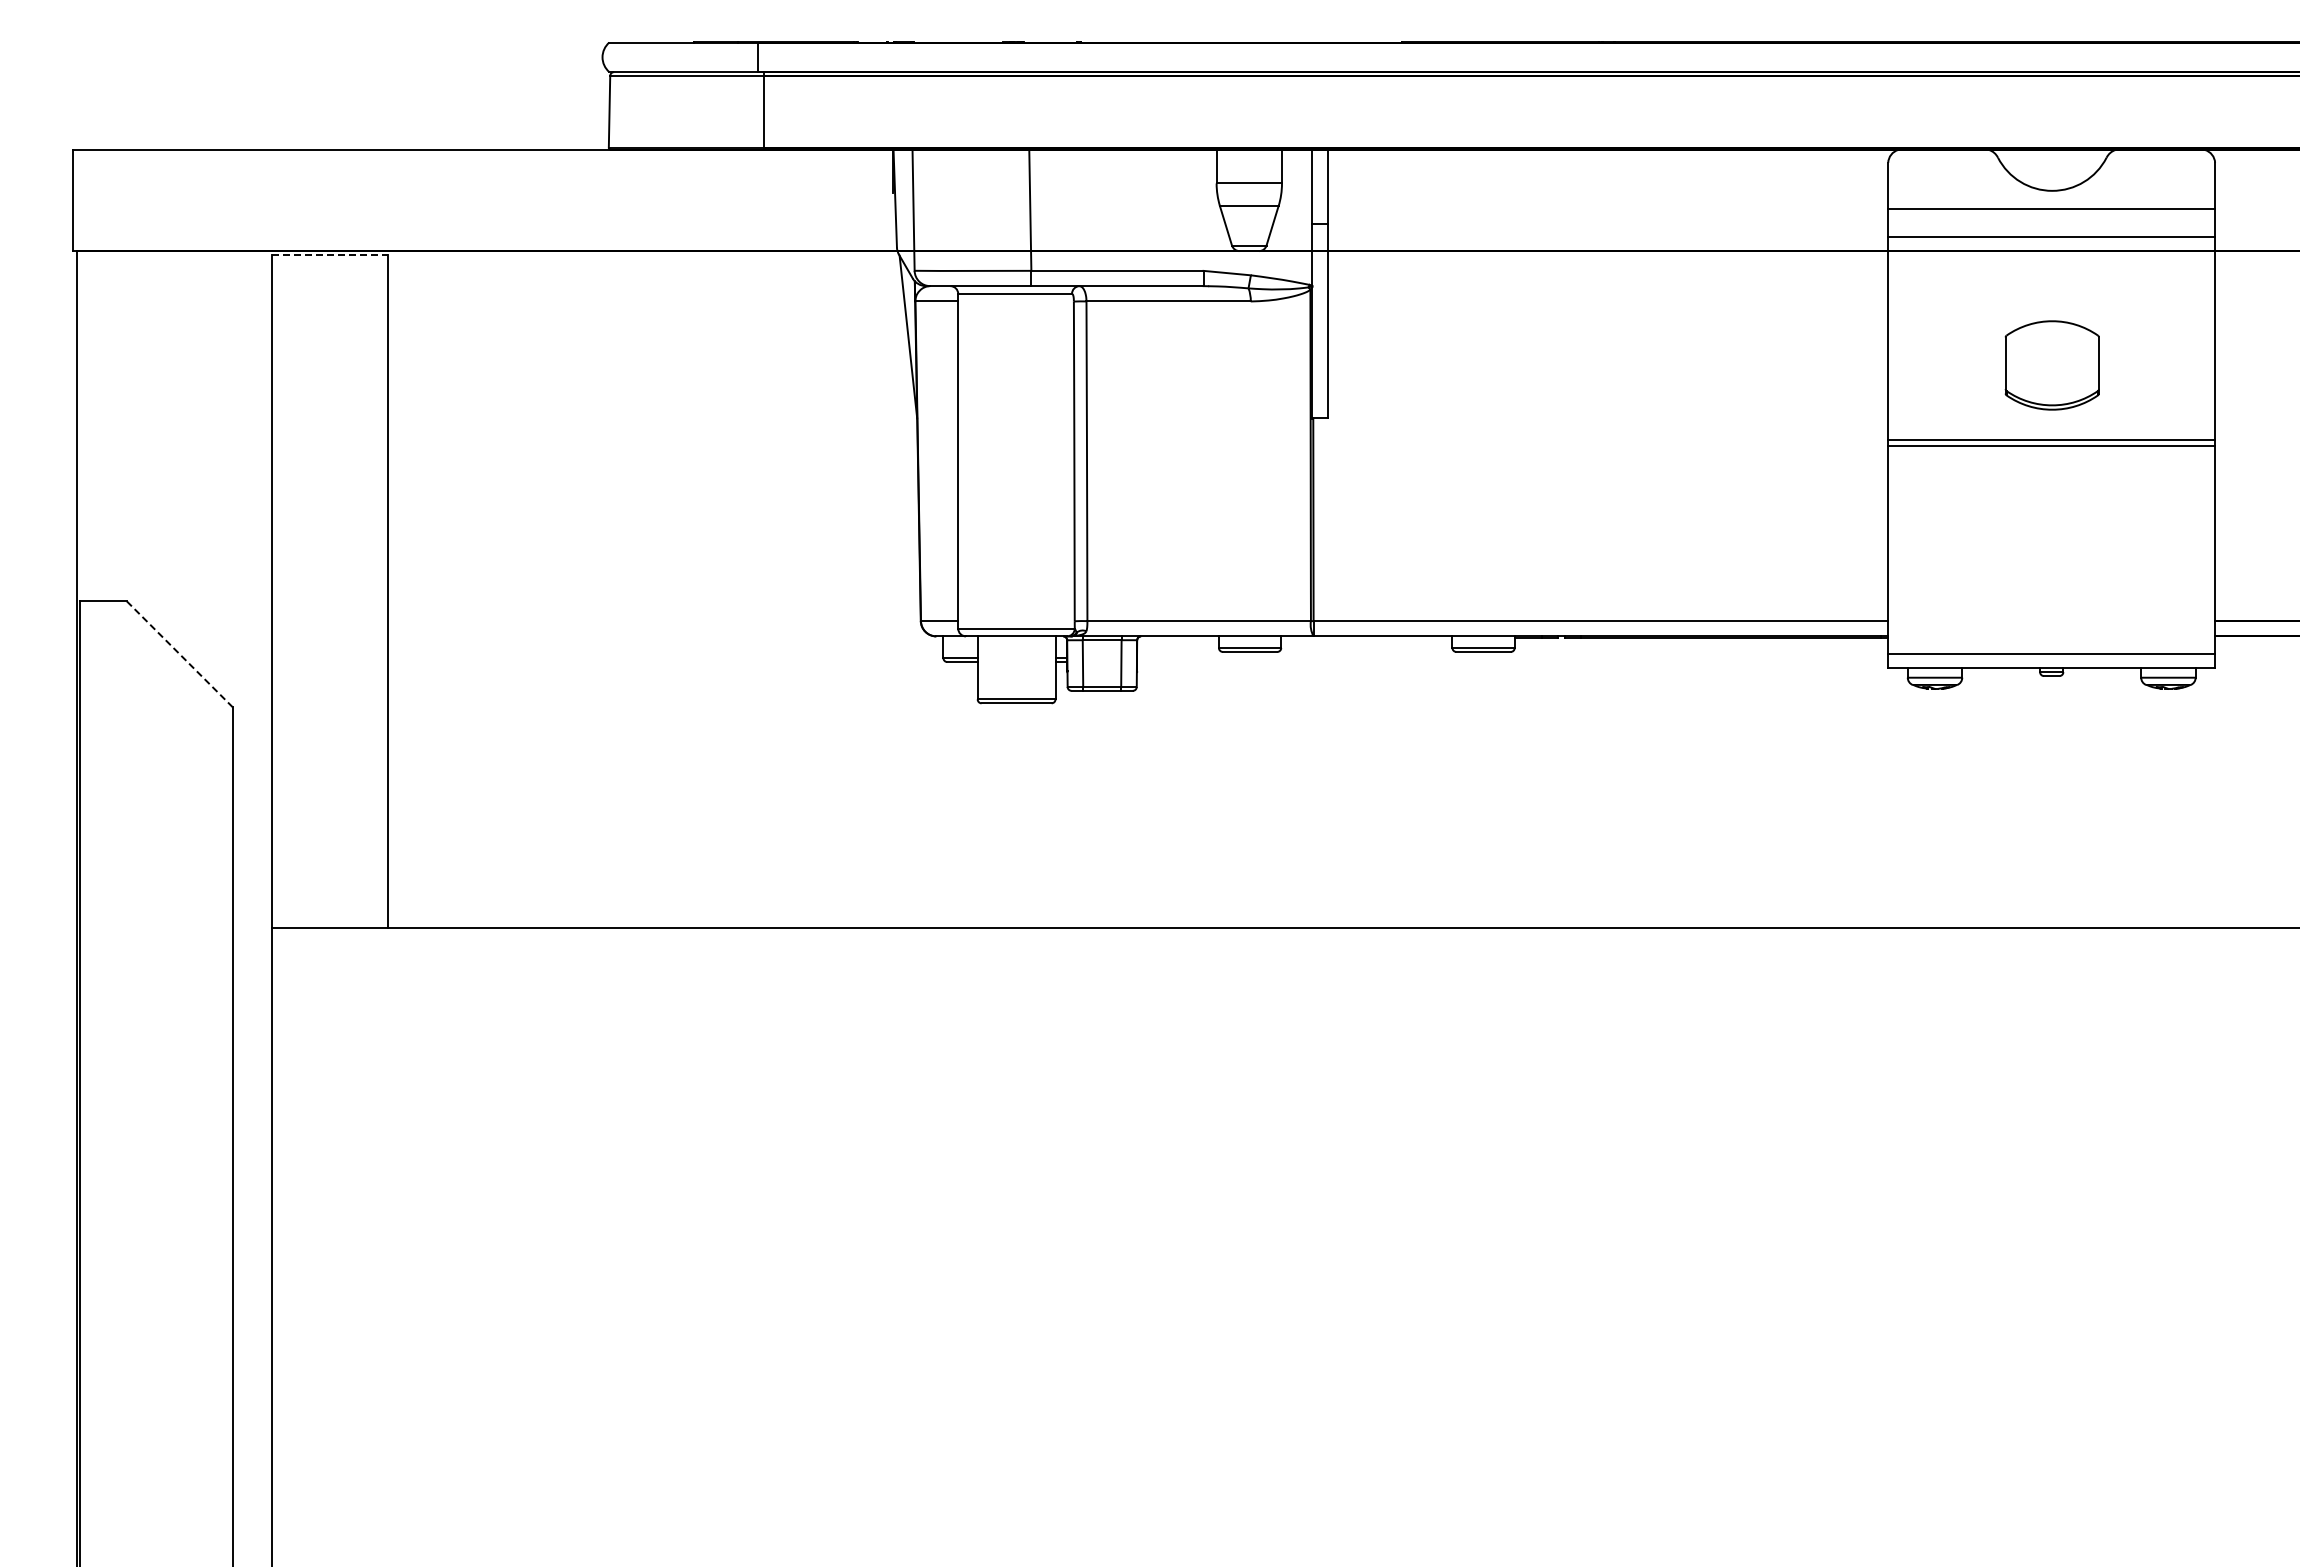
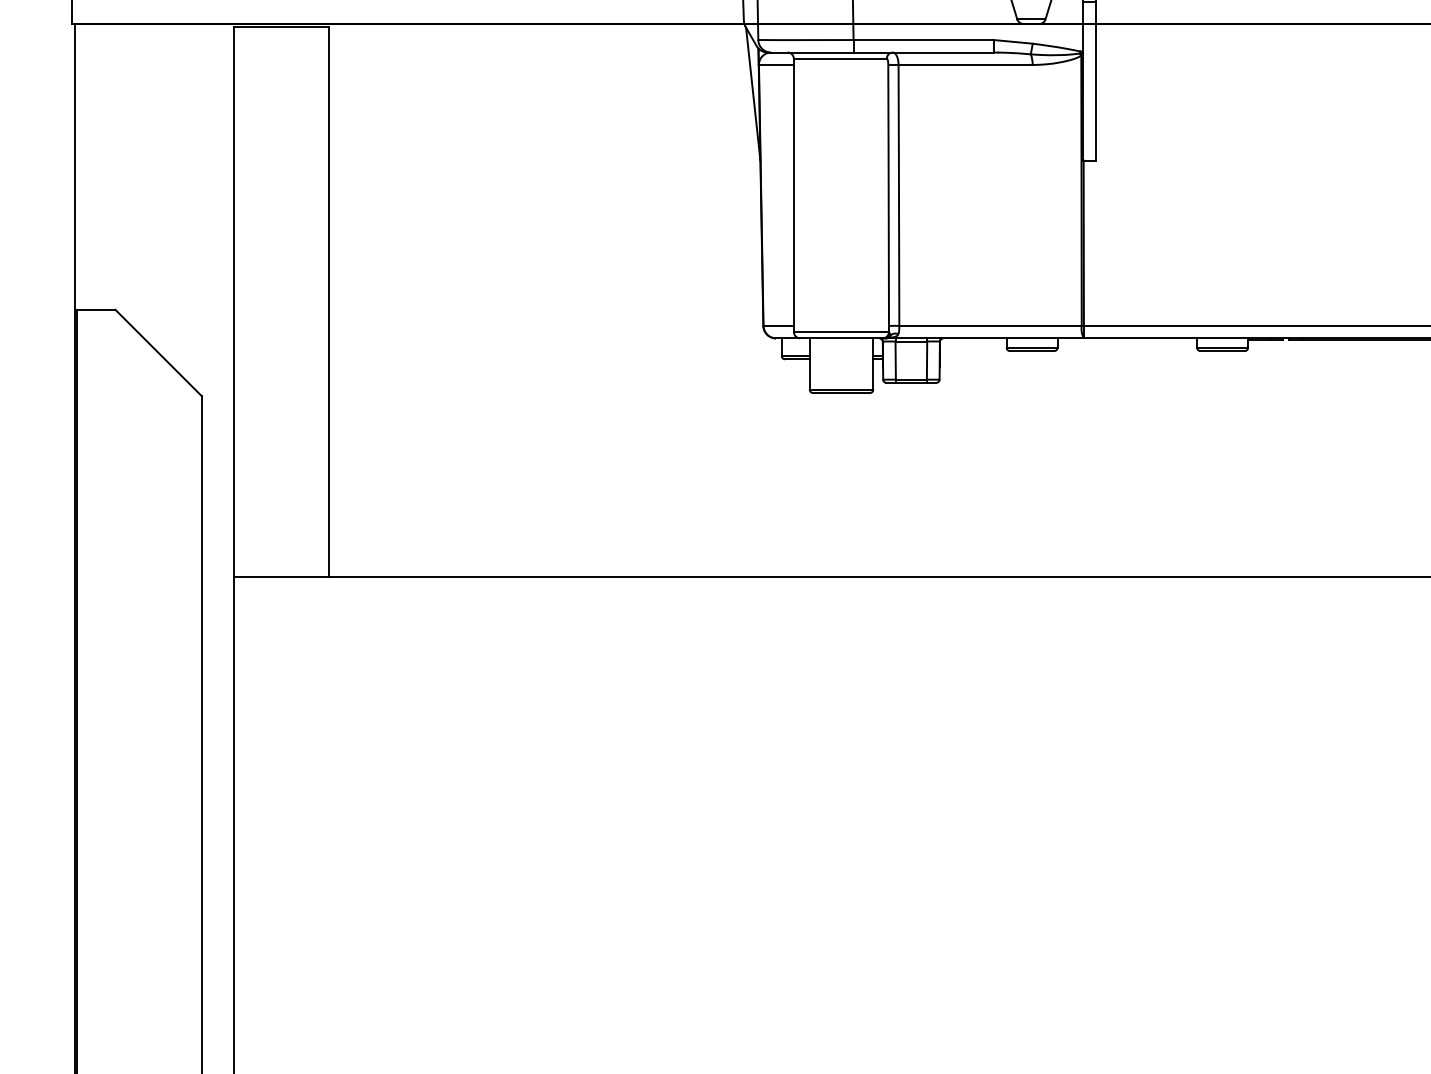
line: (330, 255) -> (281, 27), dashed -> solid
line: (179, 654) -> (158, 353), dashed -> solid

